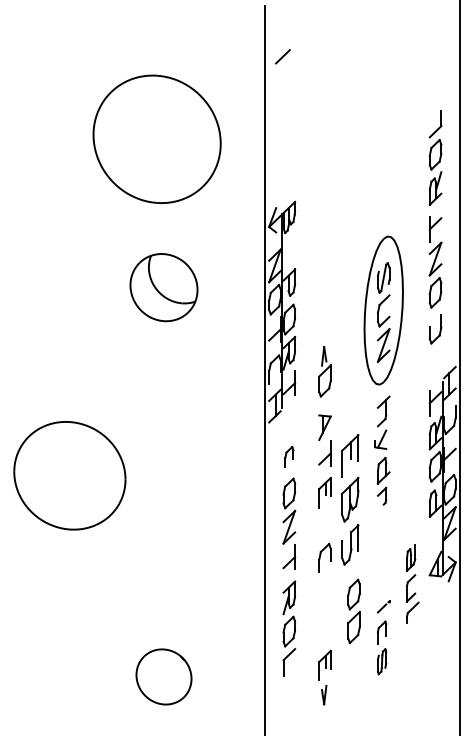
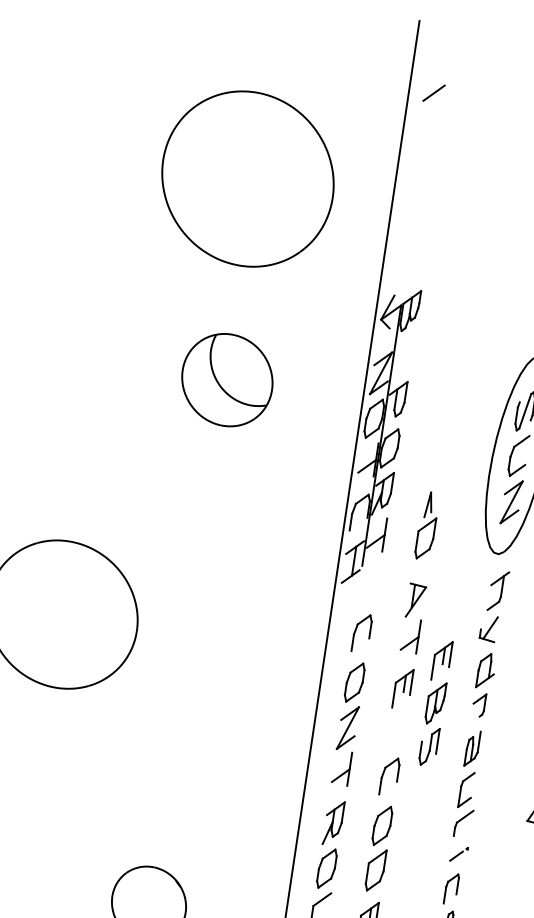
part: (289, 456) -> (362, 632), size x1.43
part: (350, 499) -> (435, 703), size x0.71
part: (412, 583) -> (469, 783), moved
part: (353, 611) -> (378, 848), moved

